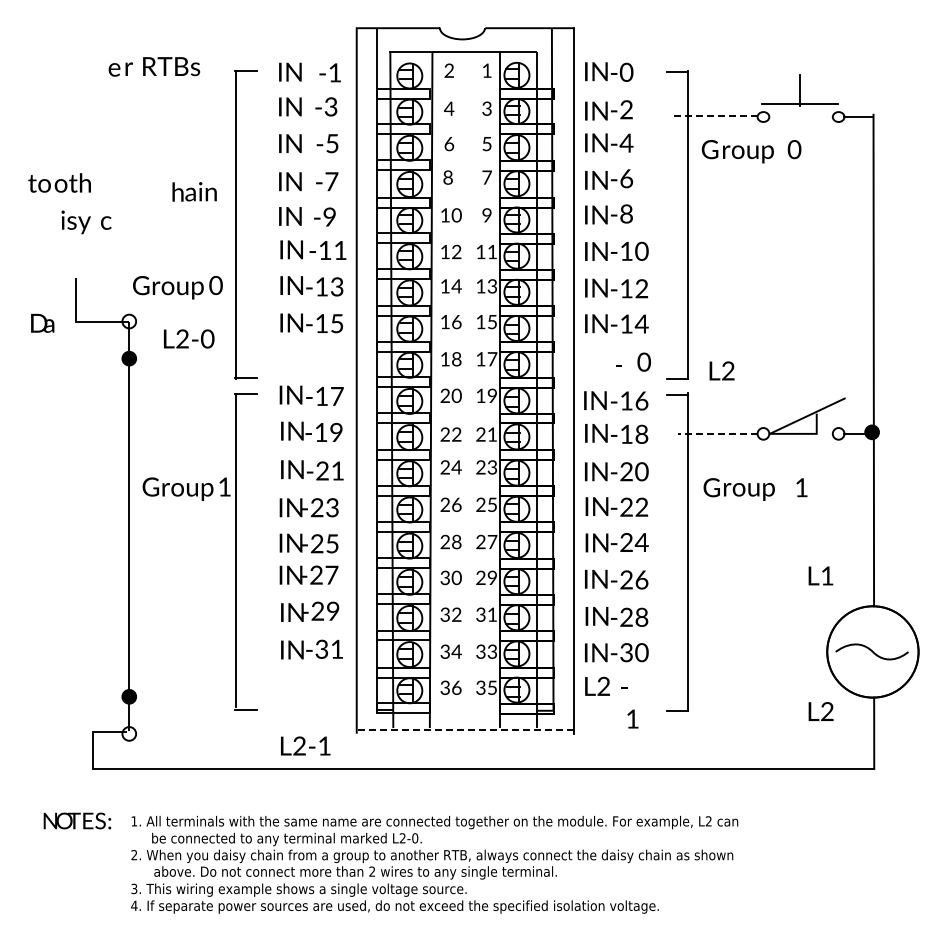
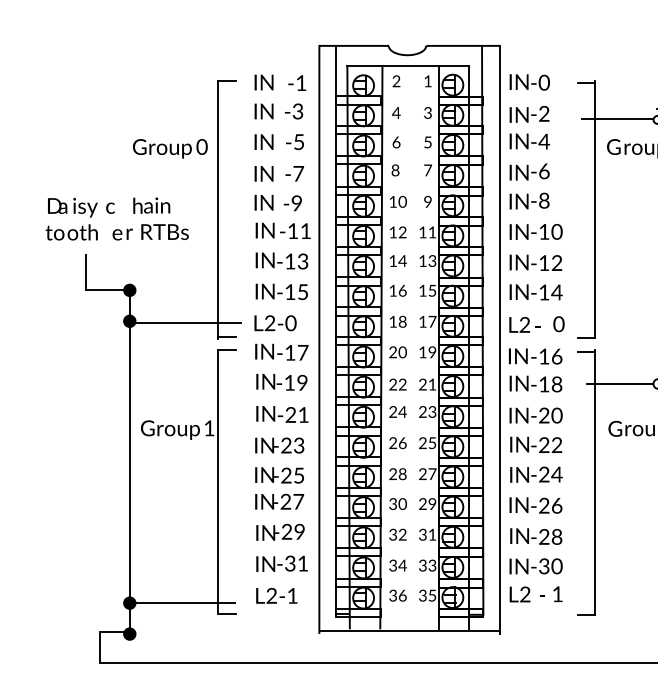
text: (154, 66) -> (150, 232), moved
line: (713, 116) -> (616, 119), dashed -> solid
text: (59, 182) -> (71, 232), moved
text: (194, 191) -> (151, 205), moved
text: (177, 287) -> (169, 148), moved
fill: (129, 321) -> (129, 290), added
text: (42, 322) -> (57, 205), moved
text: (189, 338) -> (275, 322), moved
line: (195, 360) -> (184, 322), added
text: (721, 370) -> (519, 324), moved
line: (717, 433) -> (620, 383), dashed -> solid
line: (192, 696) -> (182, 602), added
text: (632, 718) -> (557, 593), moved
line: (466, 729) -> (410, 630), dashed -> solid
fill: (129, 733) -> (129, 633), added
text: (305, 745) -> (276, 595), moved

